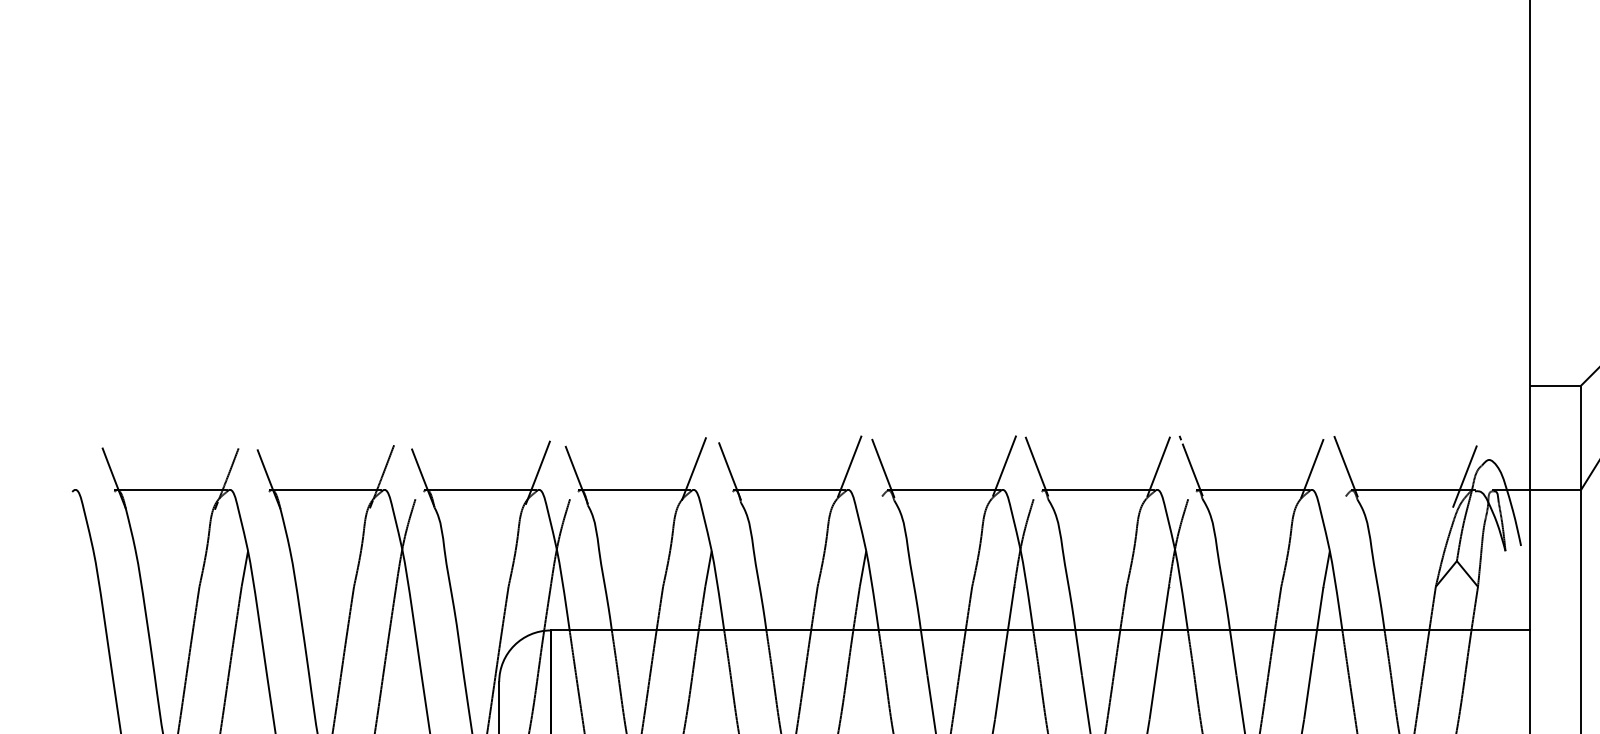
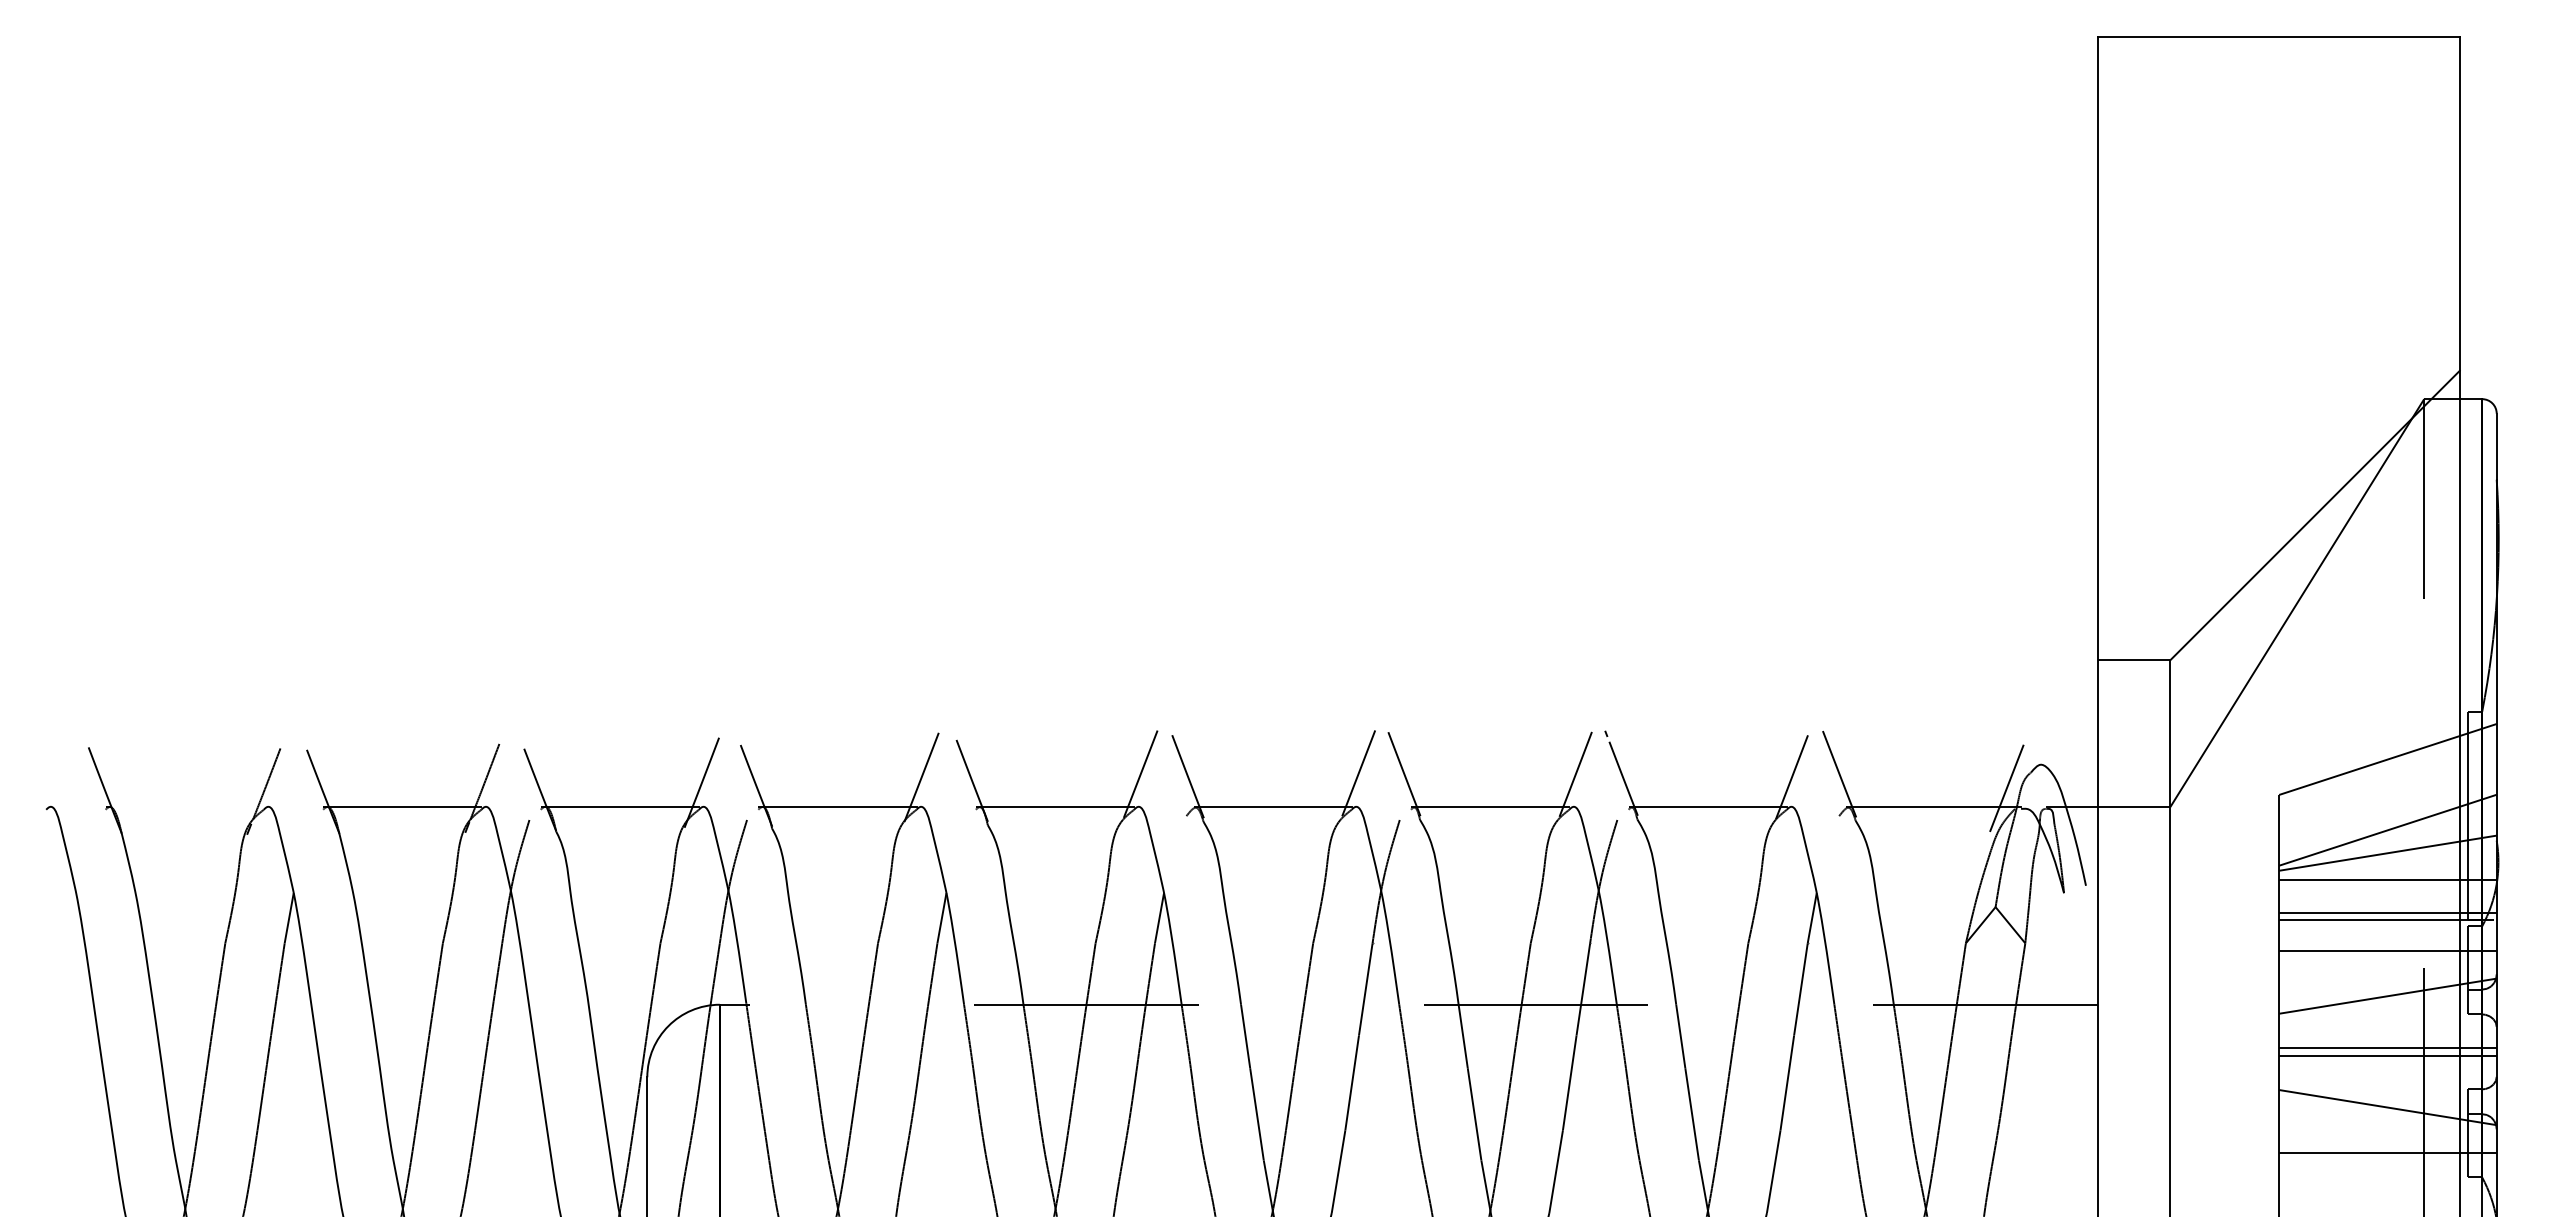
line: (172, 490) -> (187, 807), removed
line: (1039, 630) -> (1408, 1004), solid -> dashed

